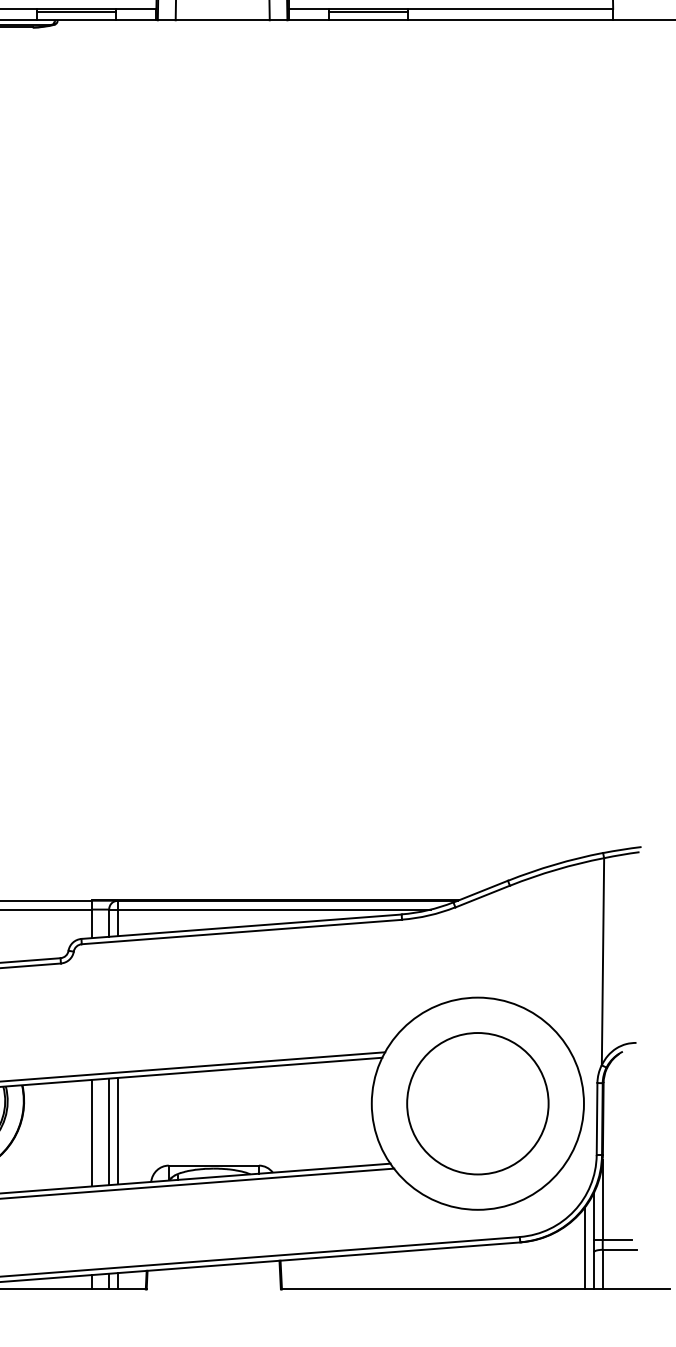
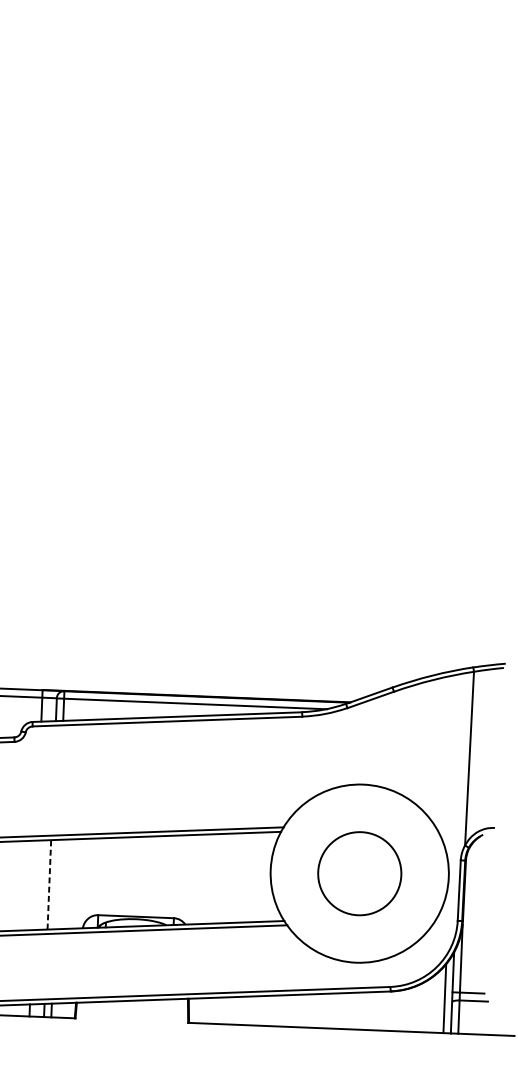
circle: (477, 1103) -> (359, 873), size x0.7
line: (109, 1131) -> (49, 884), solid -> dashed
line: (117, 1131) -> (56, 884), removed
line: (91, 1133) -> (34, 885), removed

